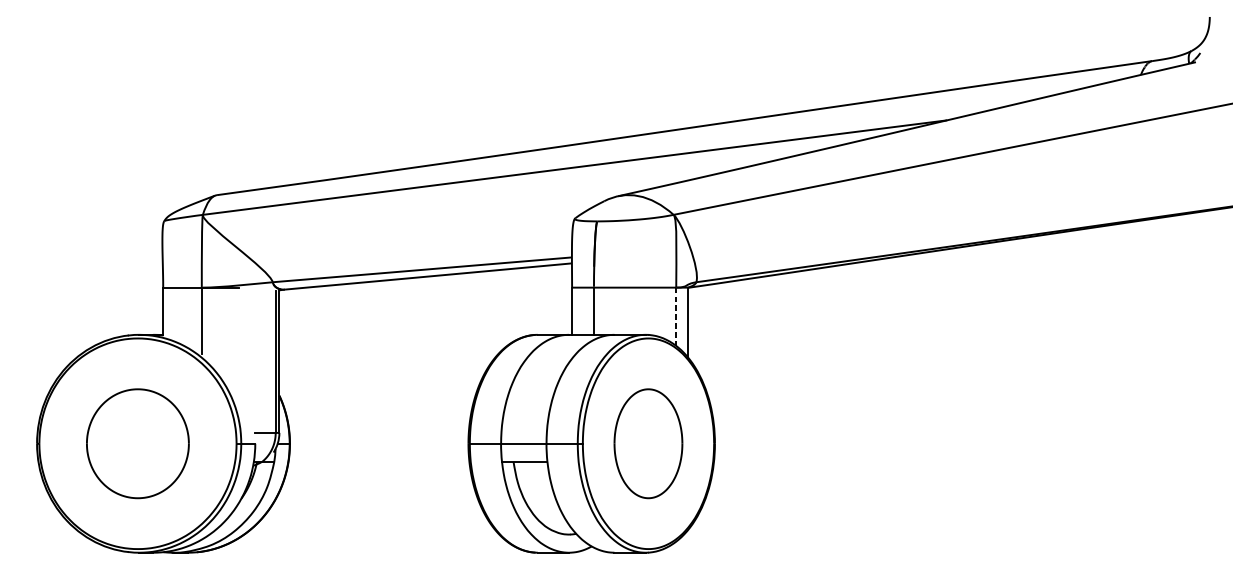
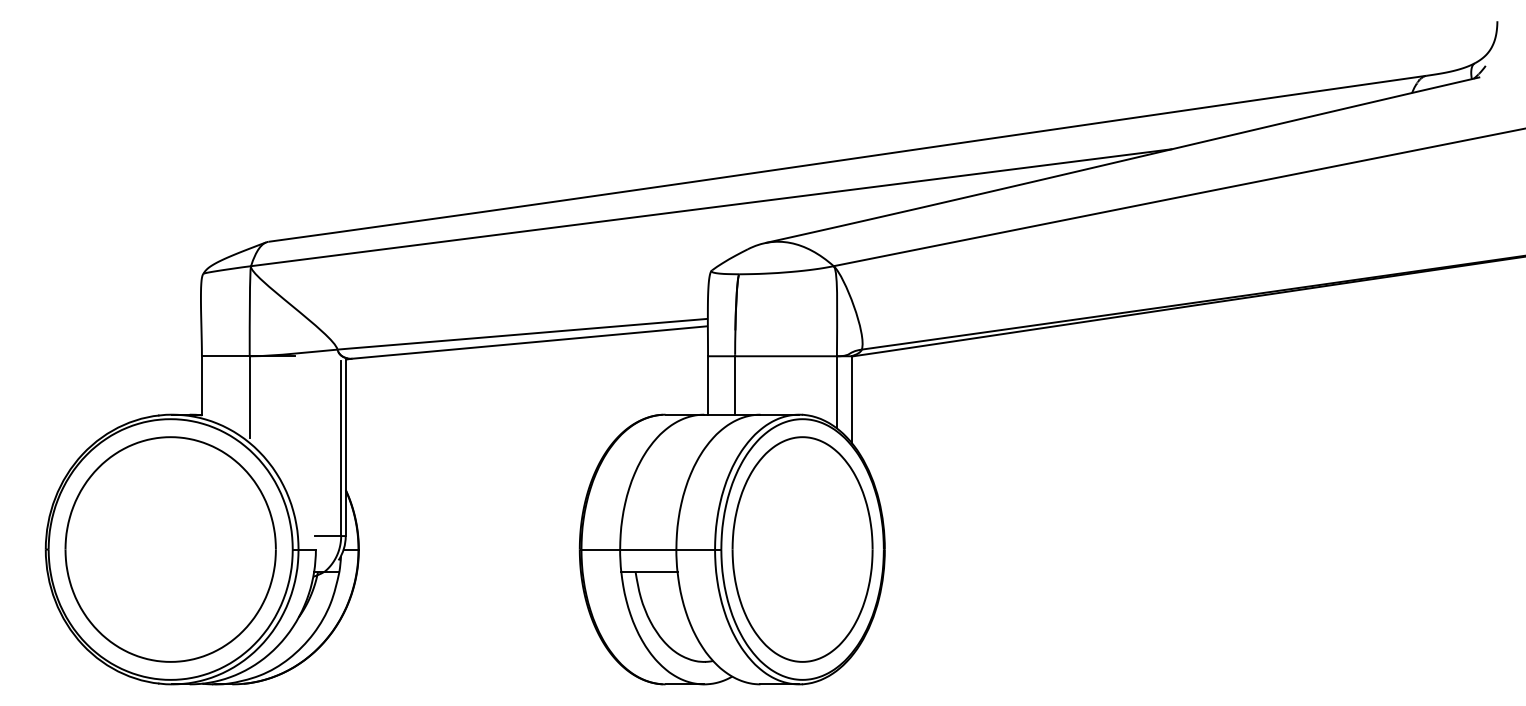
line: (675, 316) -> (836, 392), dashed -> solid
part: (137, 443) -> (170, 549), size x1.67
part: (648, 443) -> (802, 549), size x1.67

